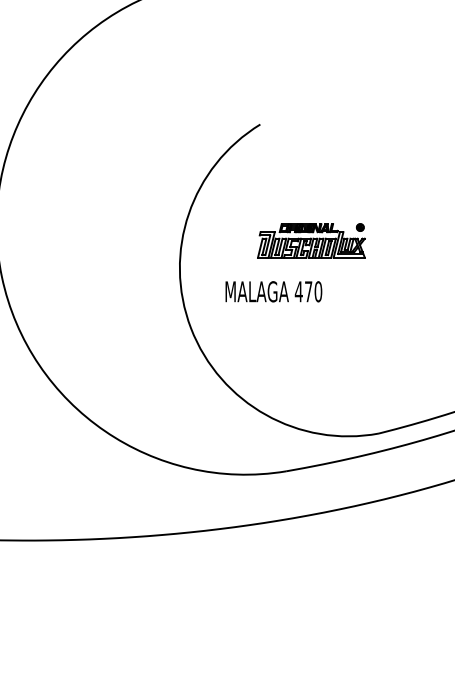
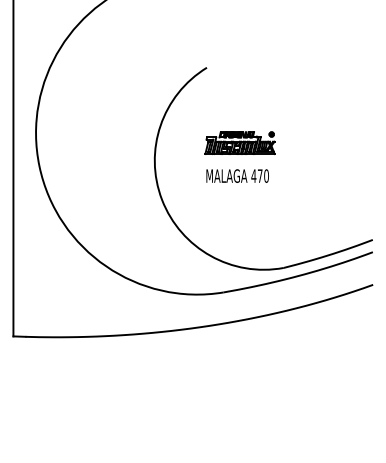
text: (273, 290) -> (237, 175), moved

